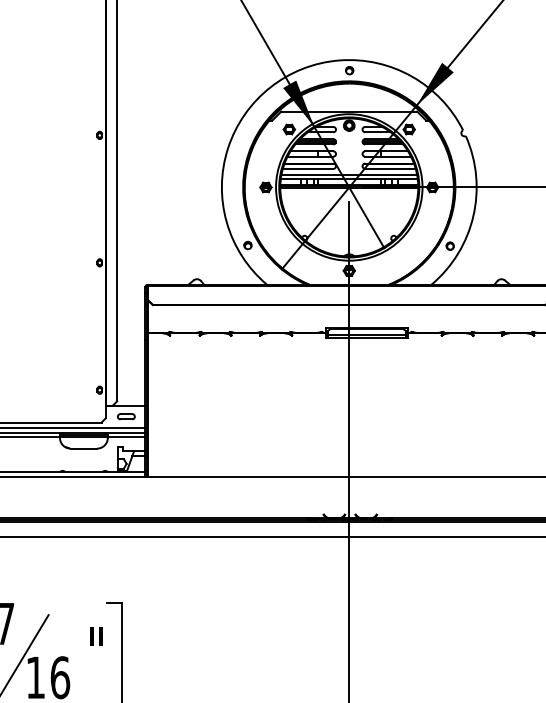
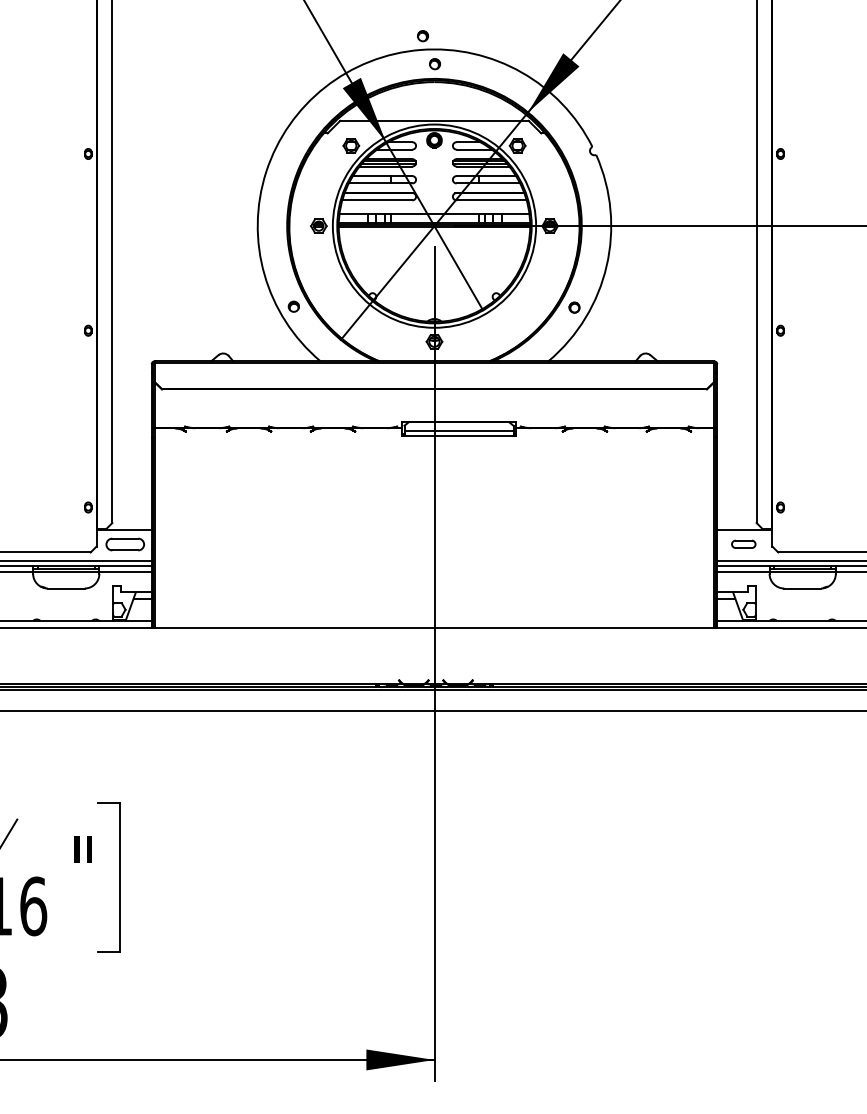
part: (340, 50) -> (422, 36), added
line: (349, 175) -> (434, 209), removed
part: (125, 416) -> (124, 543), size x1.6

